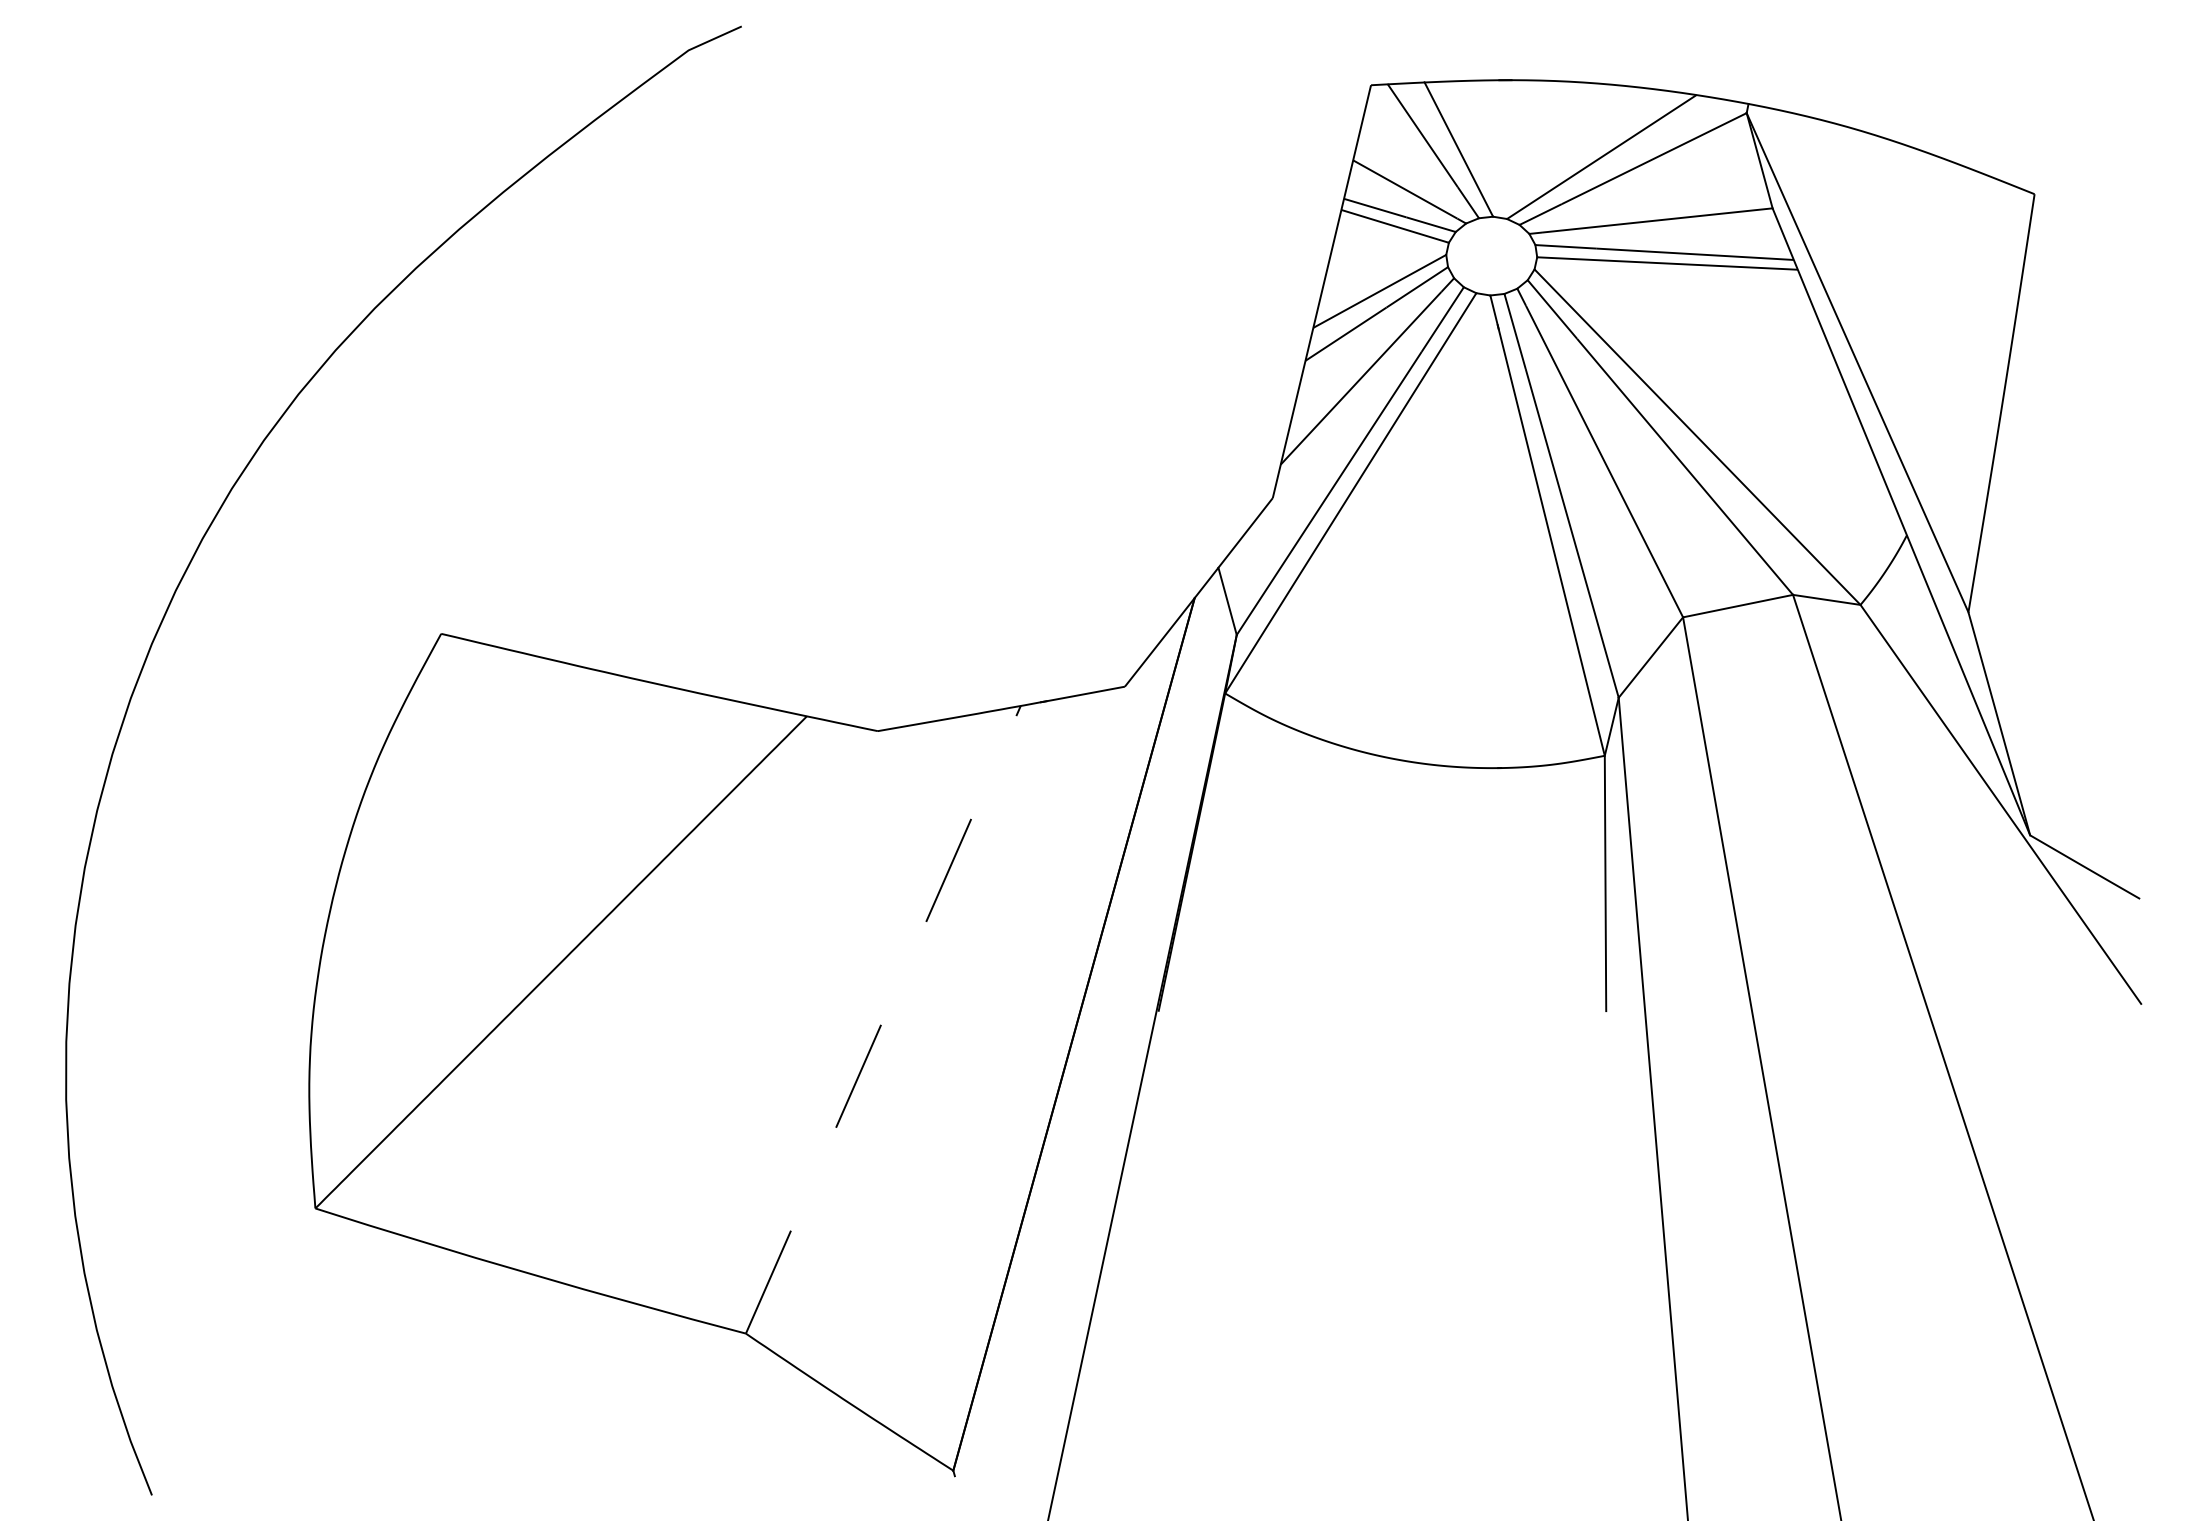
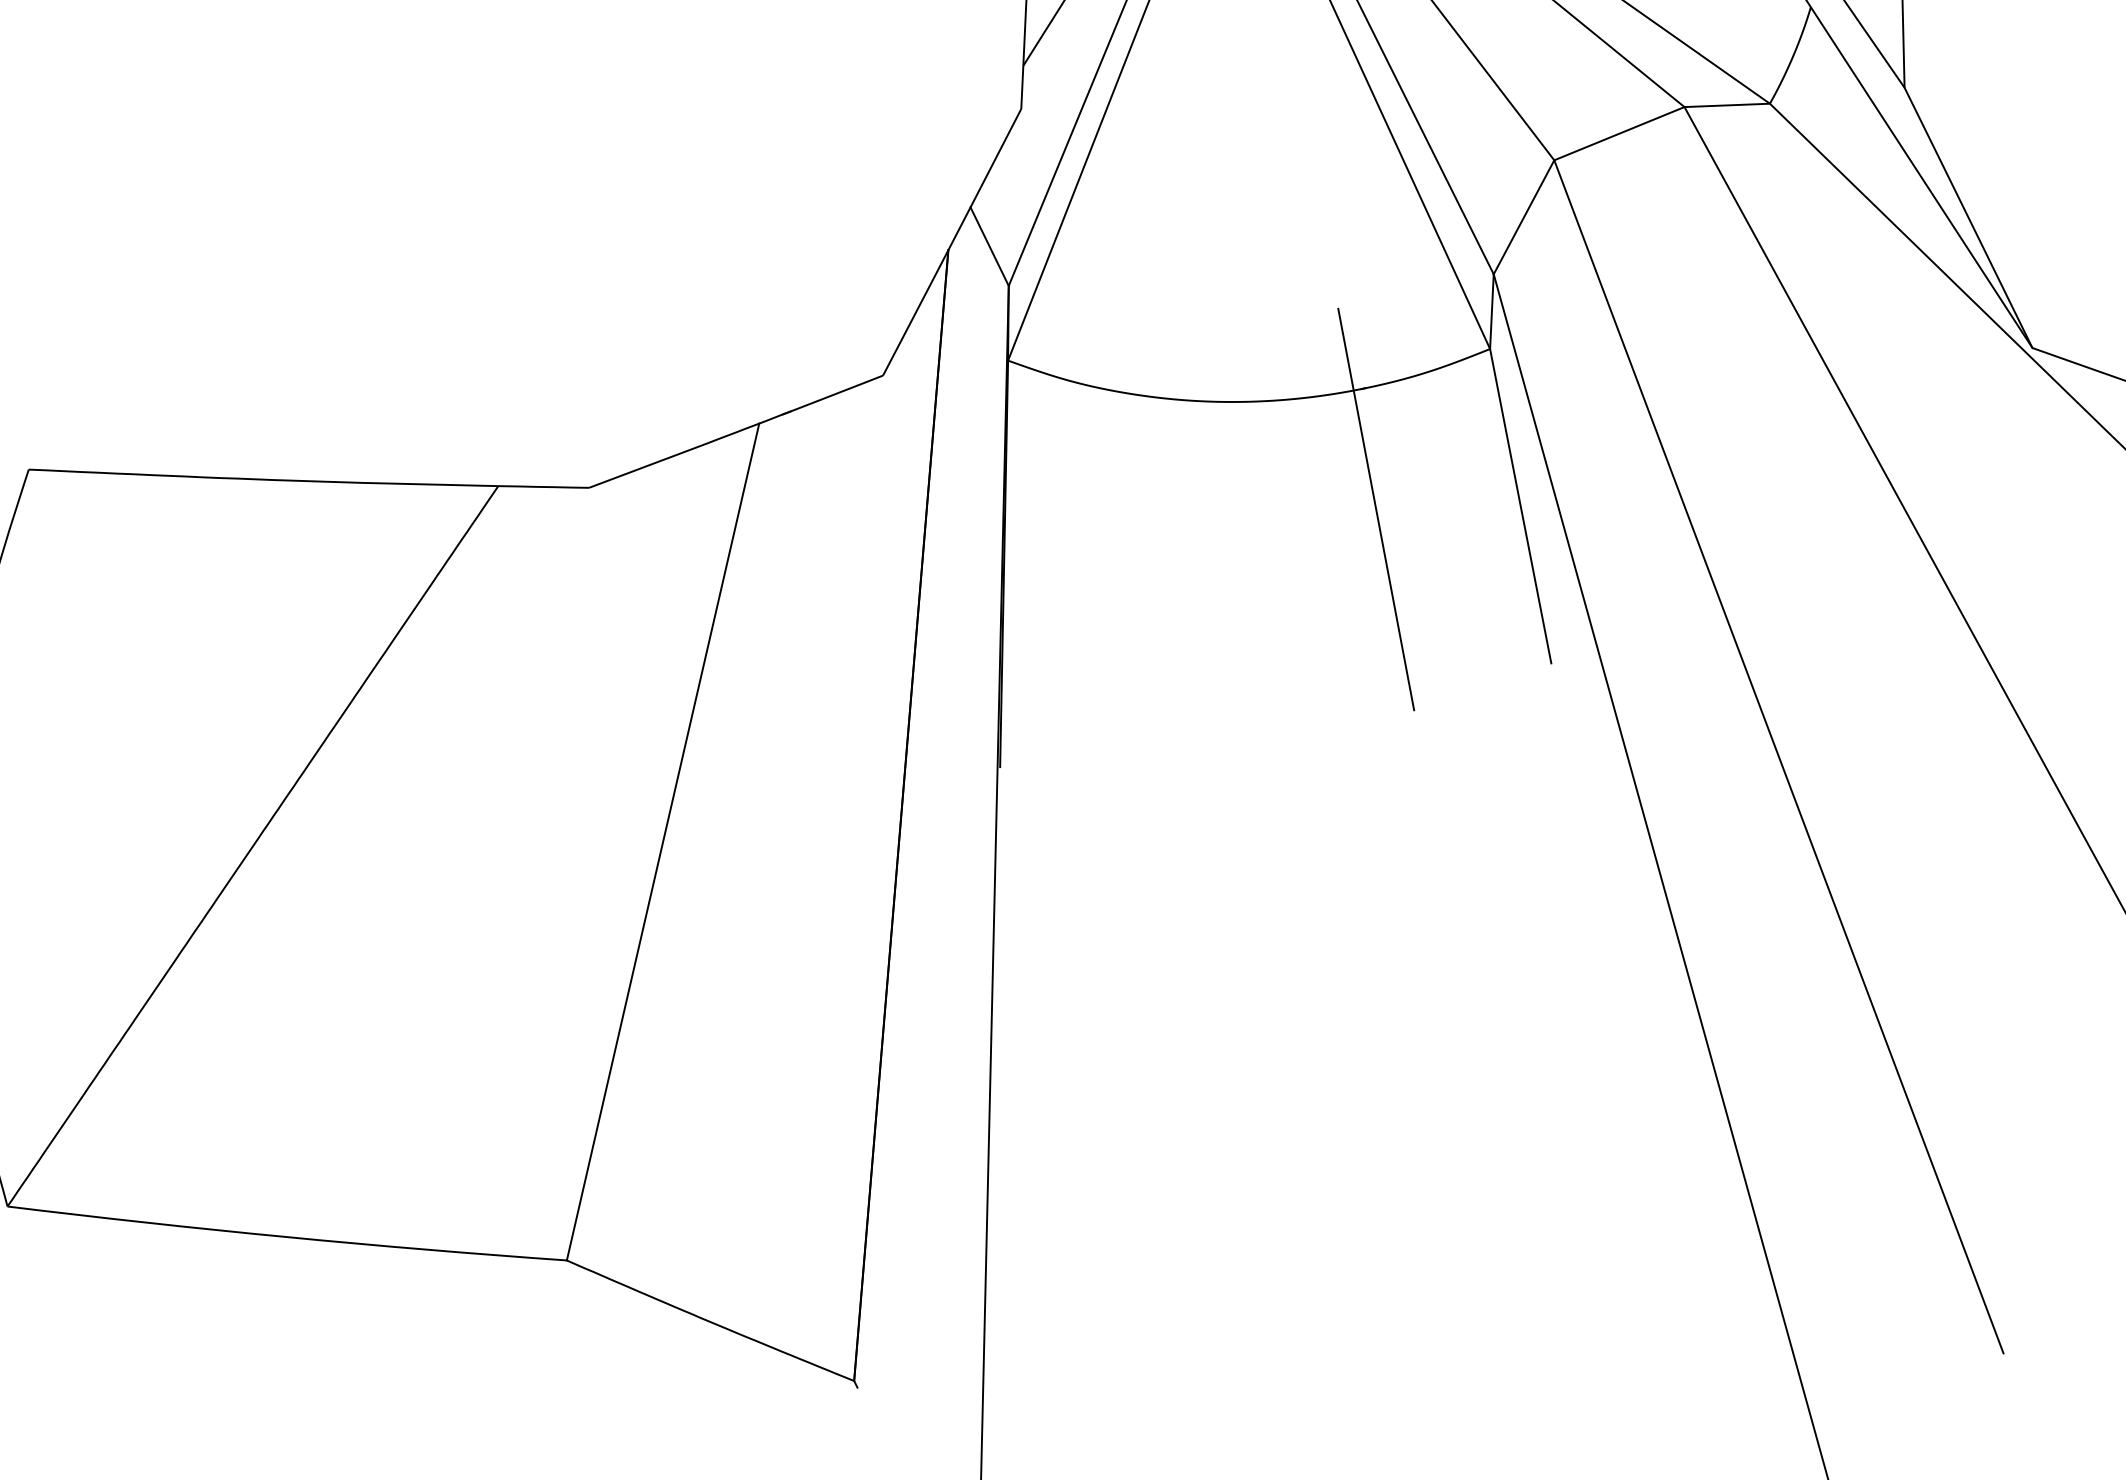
line: (1491, 864) -> (1375, 509), added
line: (883, 1019) -> (663, 841), dashed -> solid

